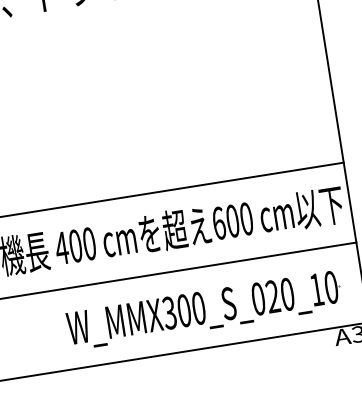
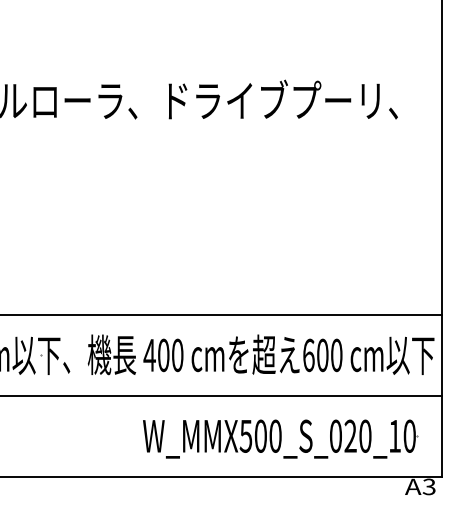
text: (169, 312) -> (246, 435), W_MMX300_S_020_10 -> W_MMX500_S_020_10

